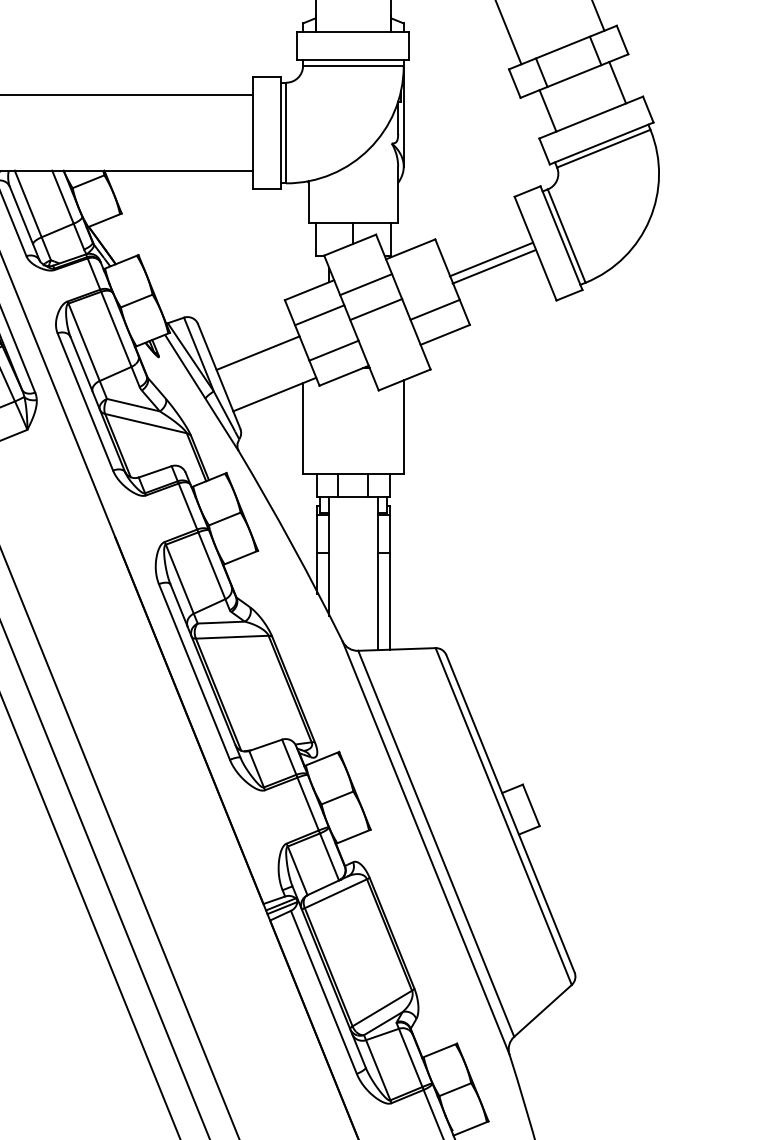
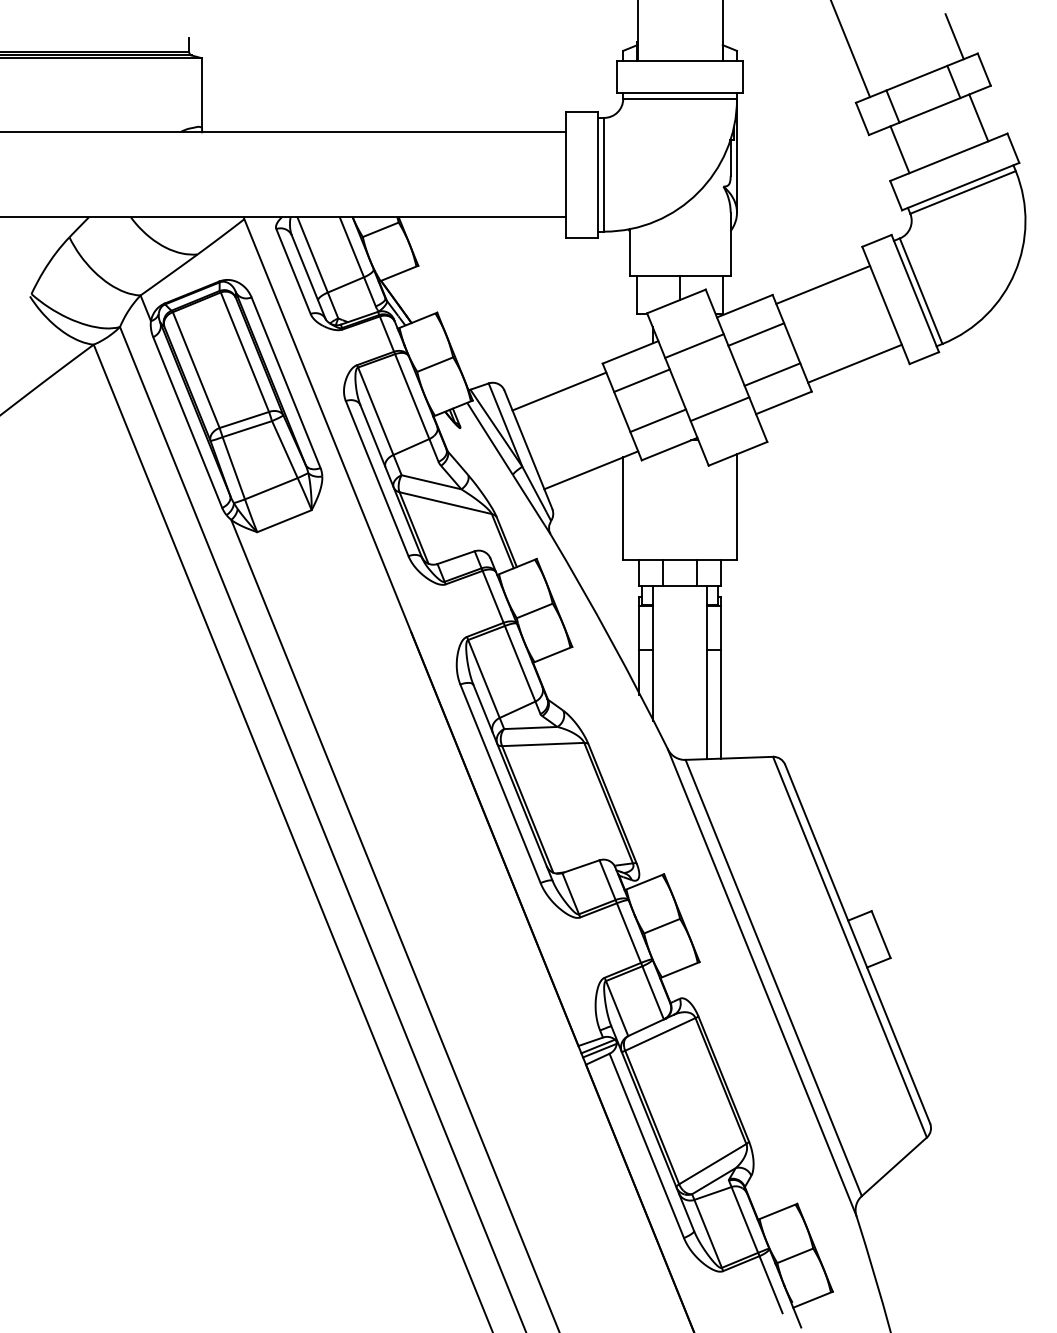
line: (490, 259) -> (854, 363), moved
line: (494, 266) -> (823, 284), moved
line: (421, 274) -> (756, 334), added
line: (375, 309) -> (719, 409), moved
line: (258, 353) -> (559, 391), moved

